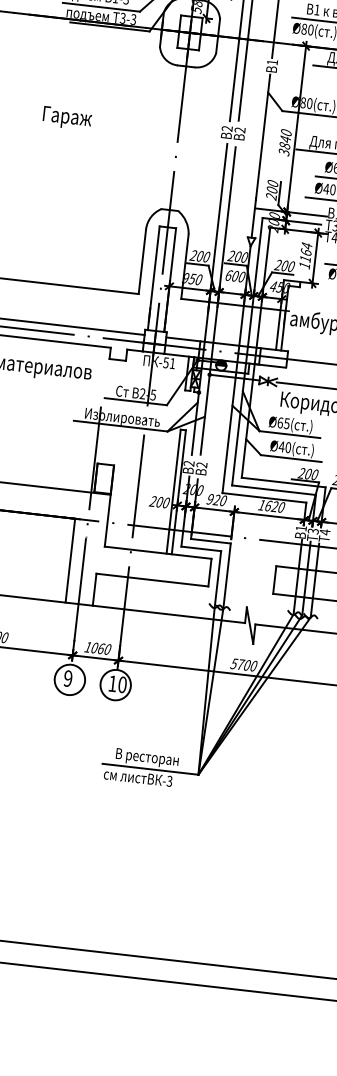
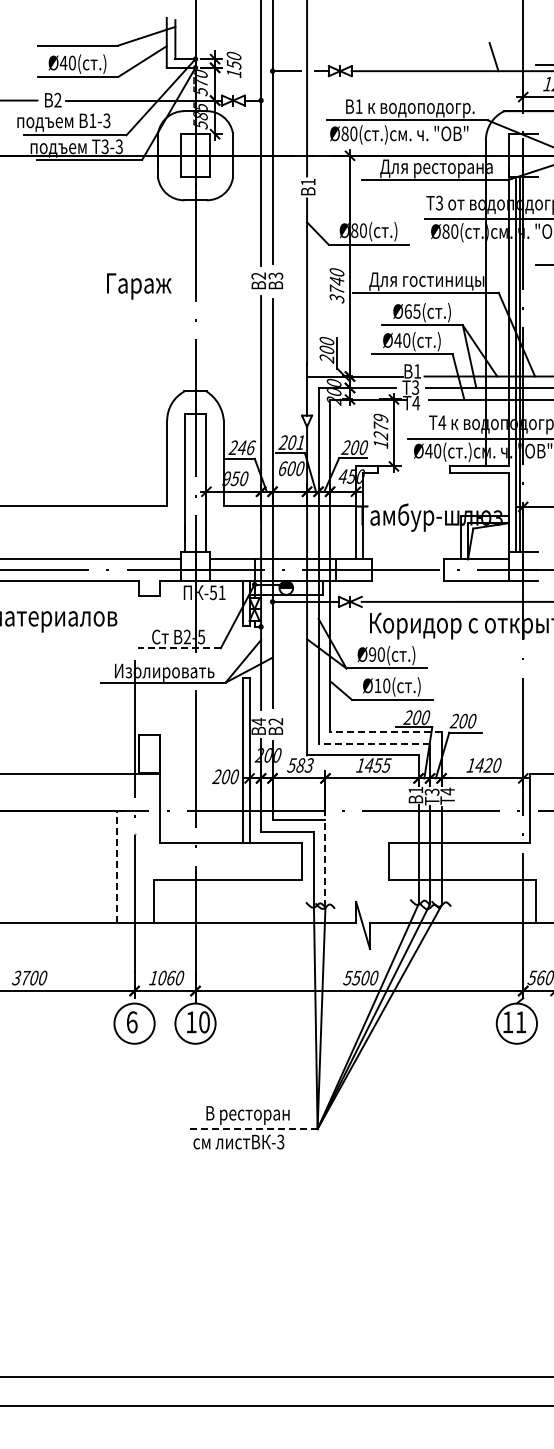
text: (67, 118) -> (139, 286), moved
text: (240, 129) -> (276, 275), 2 -> 3
text: (284, 145) -> (336, 289), 3840 -> 3740
text: (305, 252) -> (380, 426), 1164 -> 1279
text: (203, 256) -> (246, 447), 200 -> 246
text: (244, 257) -> (300, 442), 200 -> 201
line: (135, 401) -> (178, 648), solid -> dashed
text: (283, 423) -> (376, 654), Ø65( -> Ø90(
text: (281, 446) -> (377, 685), Ø40( -> Ø10(
text: (188, 463) -> (258, 721), 2 -> 4
line: (283, 482) -> (385, 732), solid -> dashed
line: (274, 489) -> (374, 743), solid -> dashed
text: (216, 500) -> (300, 765), 920 -> 583
text: (274, 506) -> (377, 765), 1620 -> 1455
line: (70, 560) -> (117, 866), solid -> dashed
line: (227, 575) -> (325, 863), solid -> dashed
text: (240, 664) -> (356, 978), 5700 -> 5500
text: (67, 678) -> (131, 1022), 9 -> 6
line: (150, 769) -> (253, 1129), solid -> dashed

